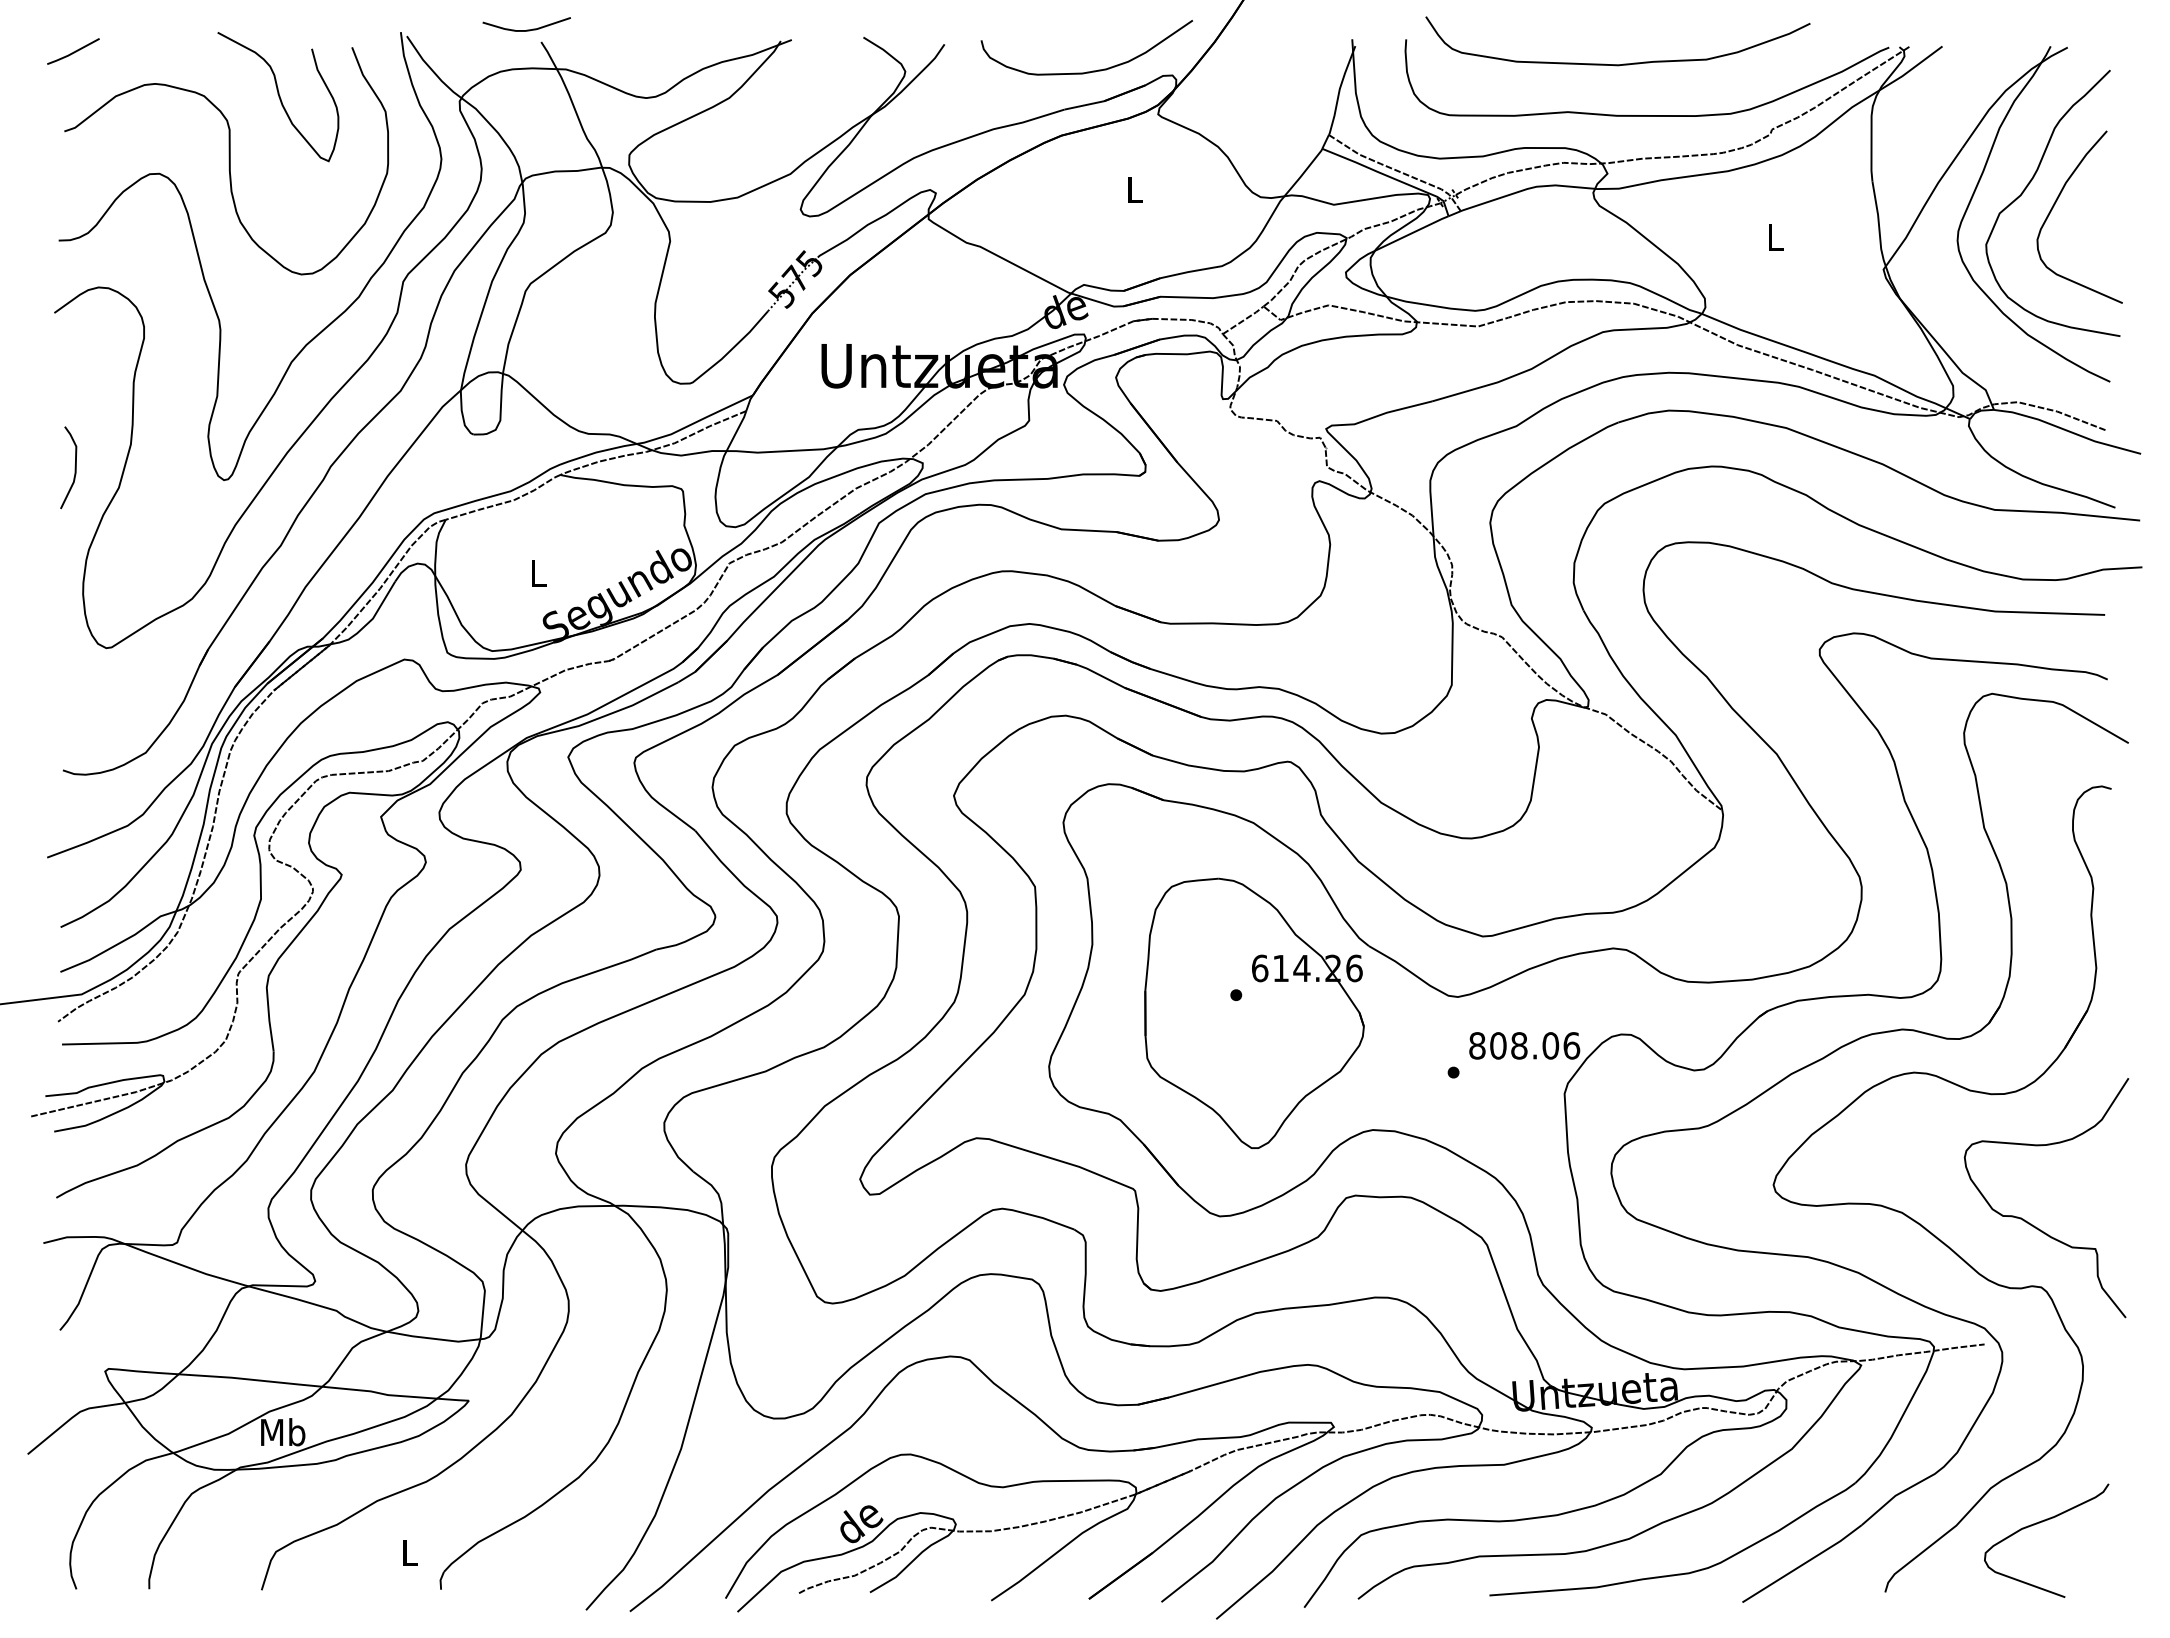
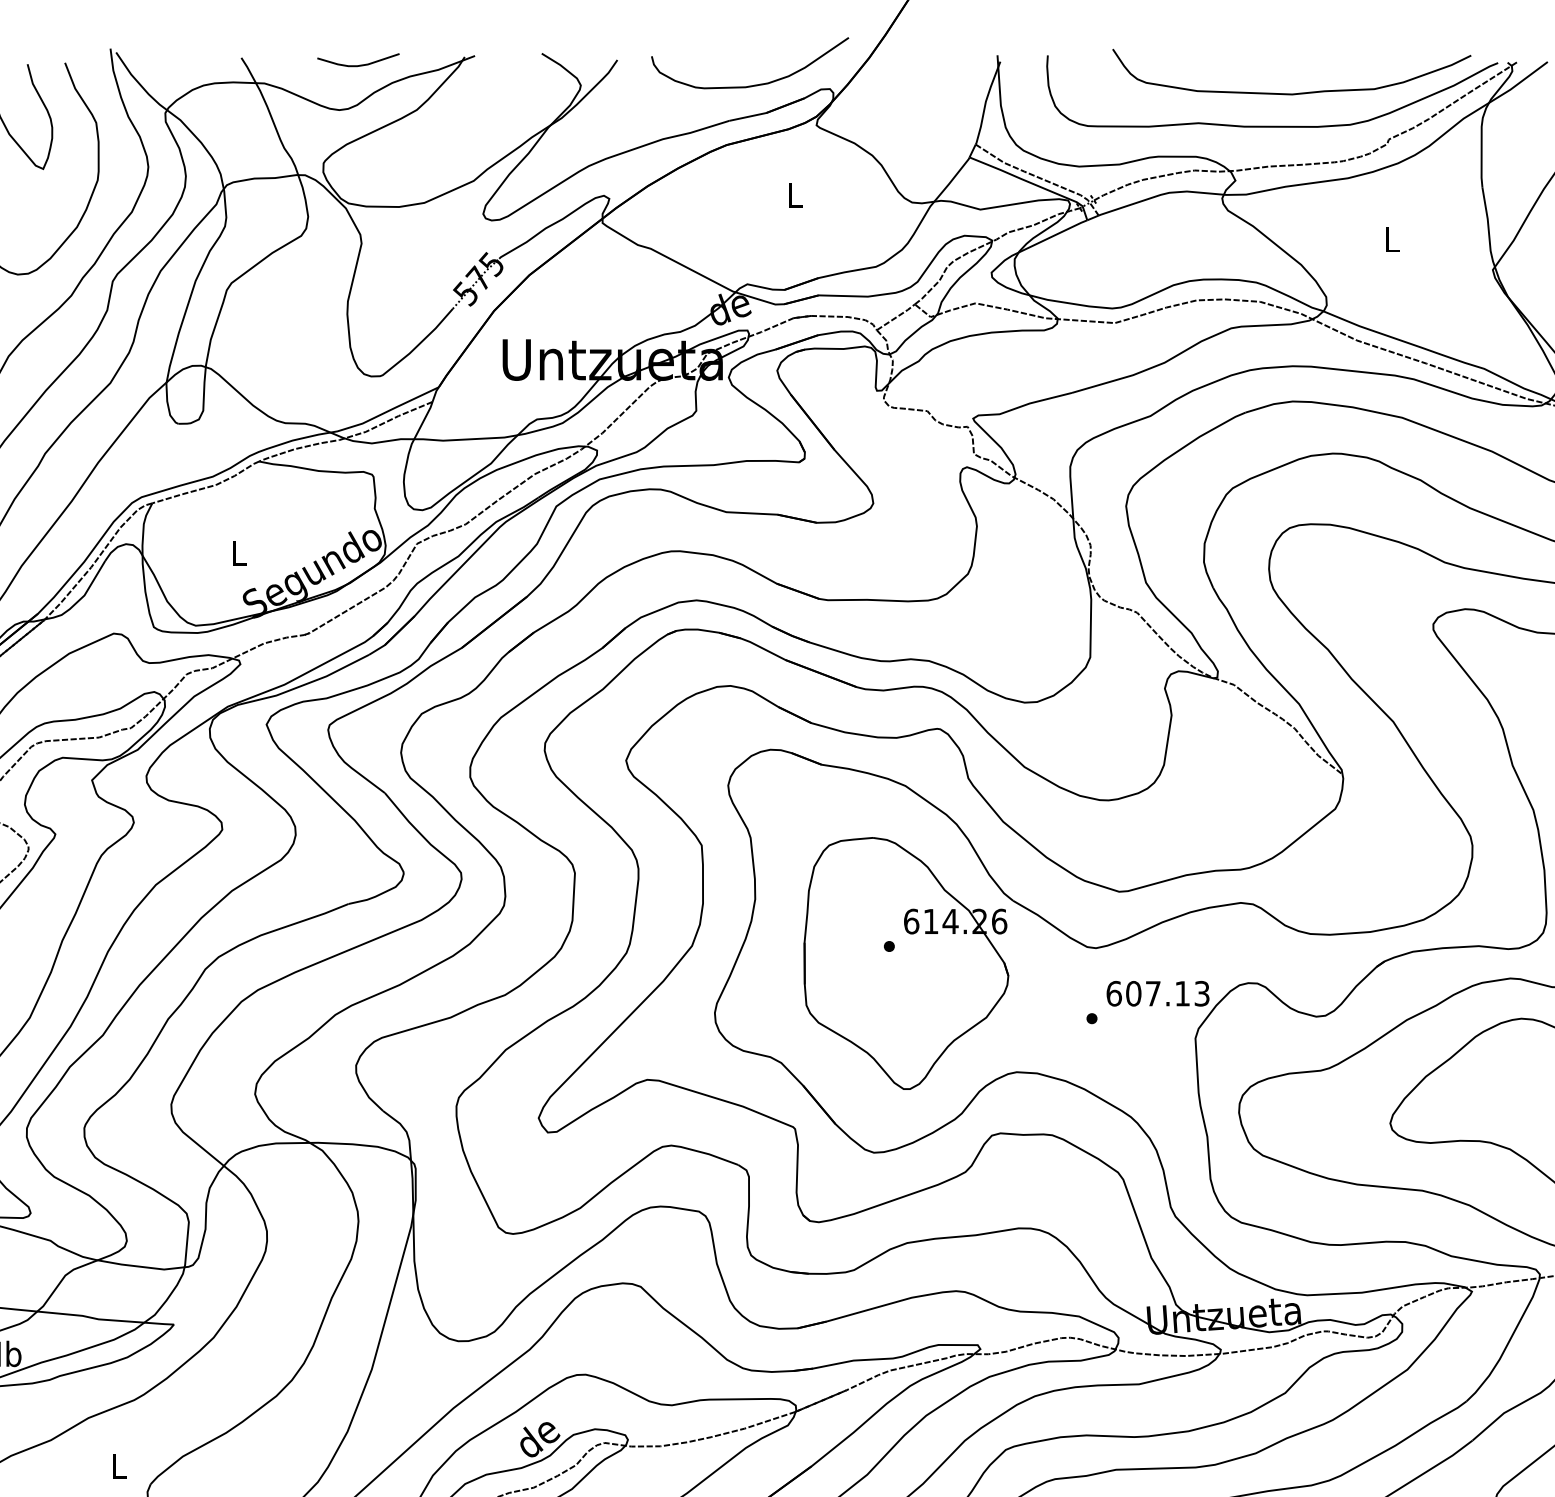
curve: (526, 29) -> (358, 64), moved
curve: (1623, 63) -> (1297, 92), moved
text: (1524, 1045) -> (1158, 993), 808.06 -> 607.13

